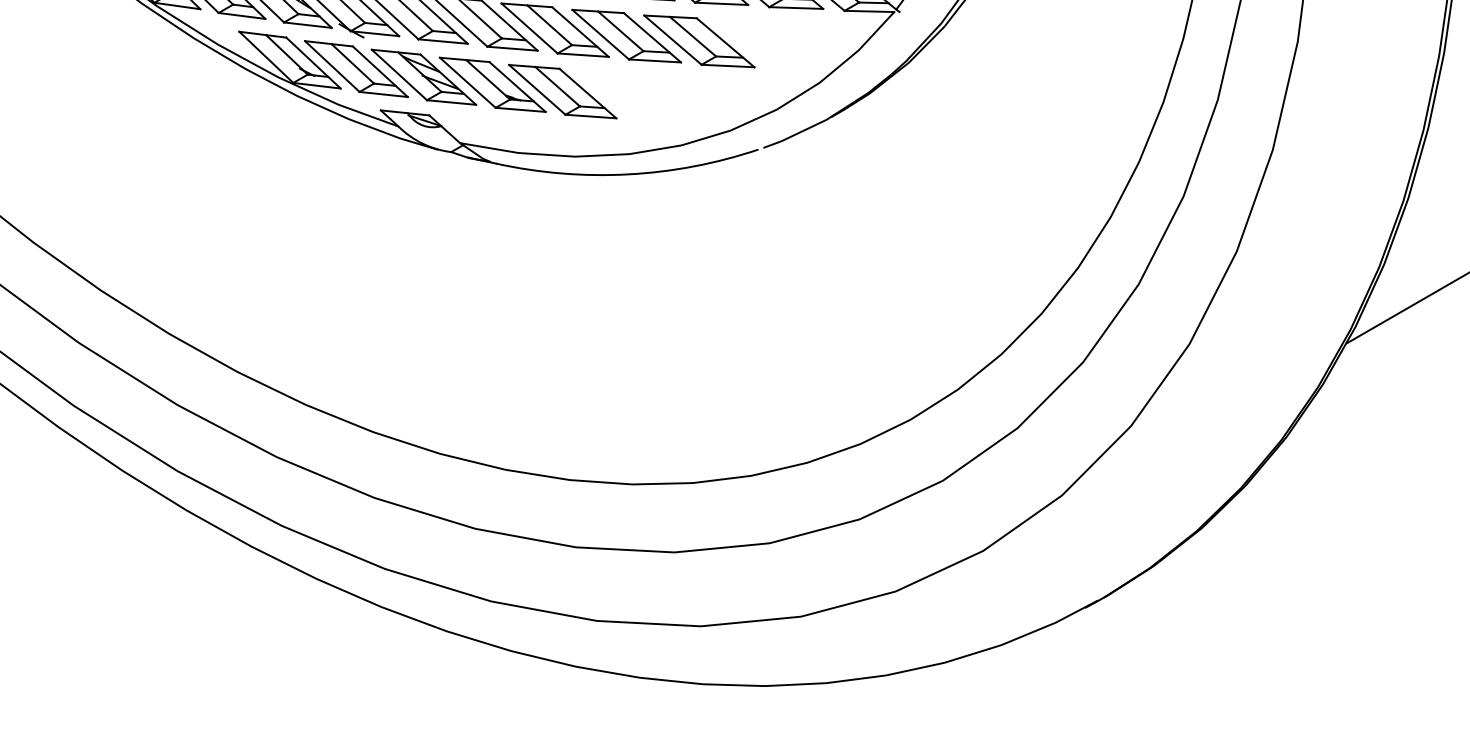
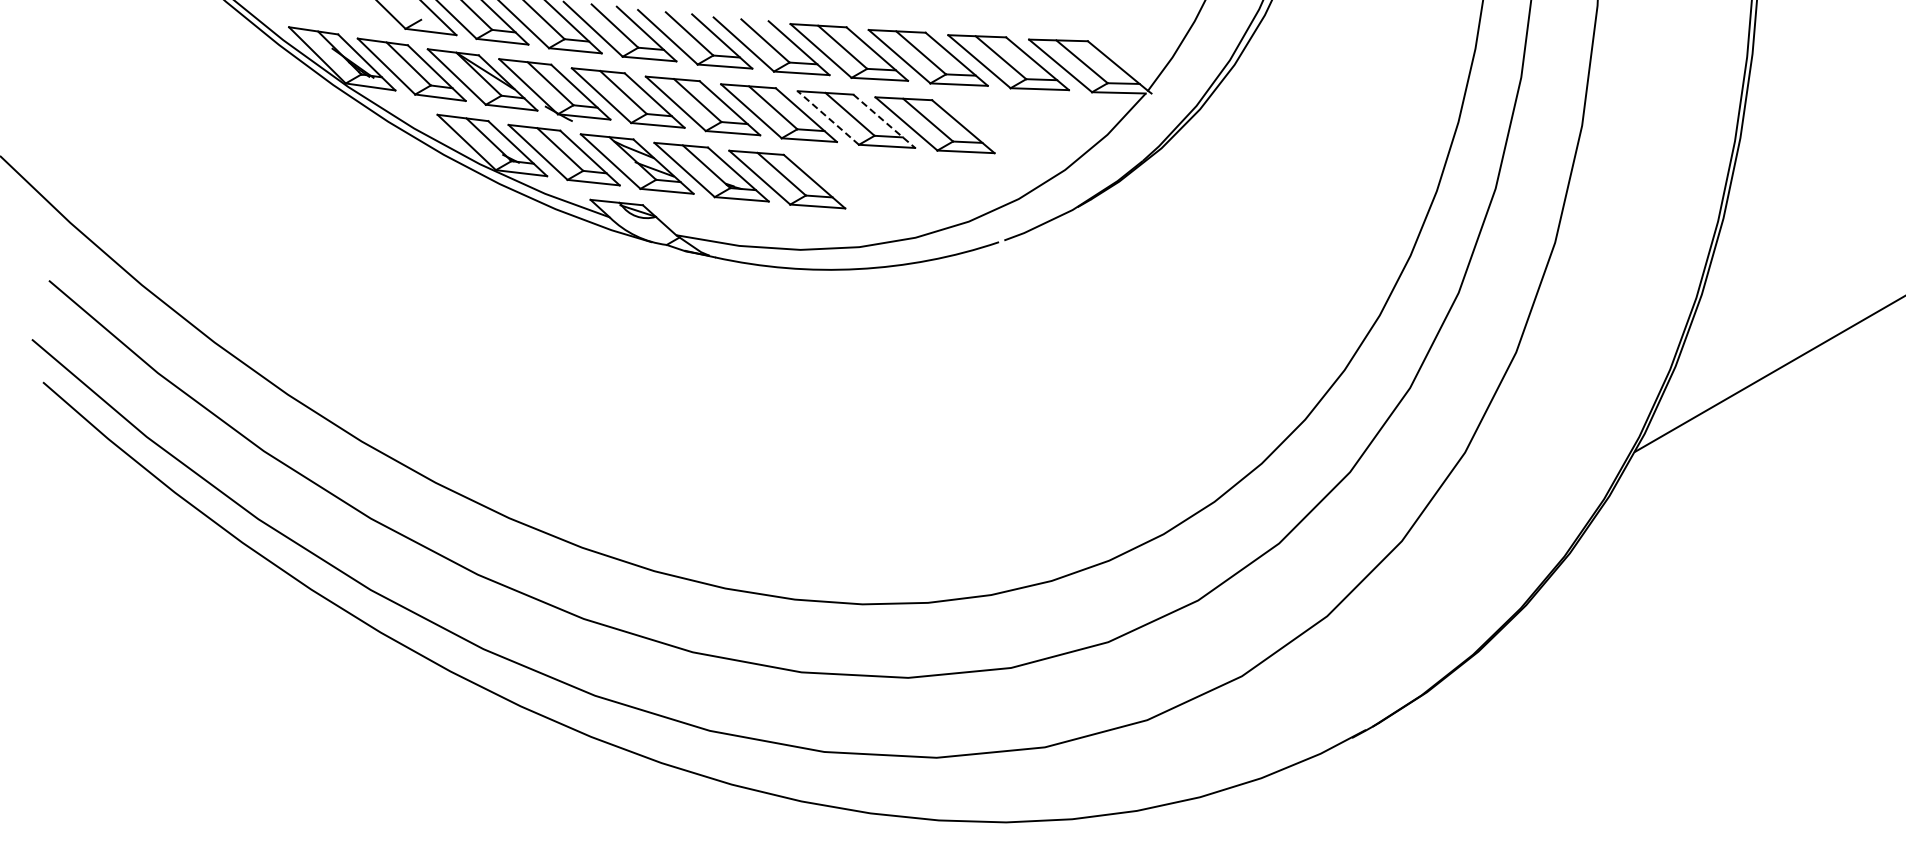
line: (600, 35) -> (828, 118), solid -> dashed
line: (652, 37) -> (884, 121), solid -> dashed

